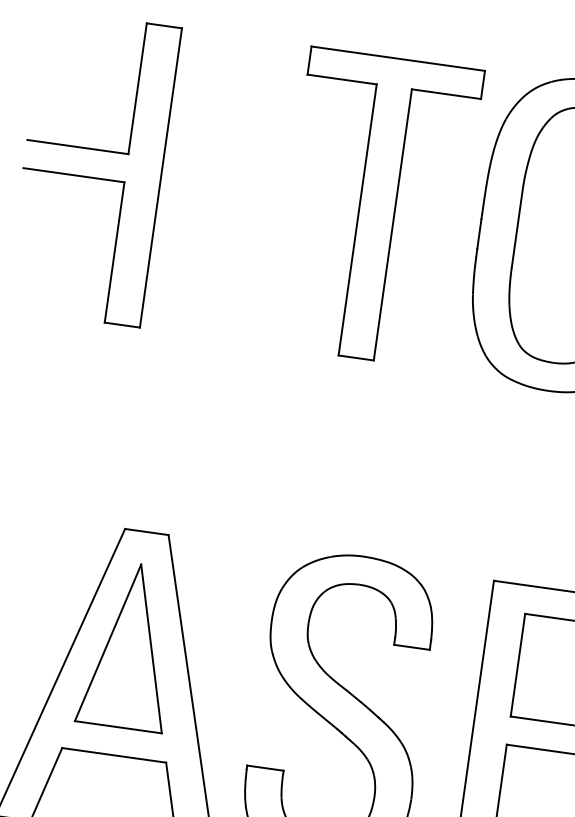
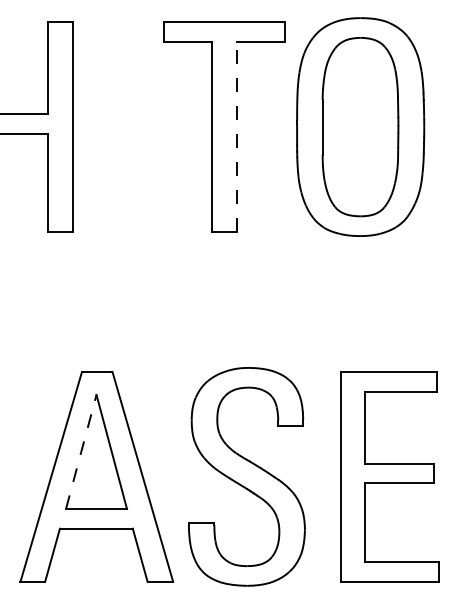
line: (392, 224) -> (236, 136), solid -> dashed
line: (108, 642) -> (81, 451), solid -> dashed

